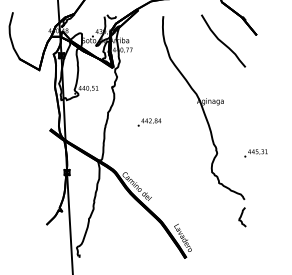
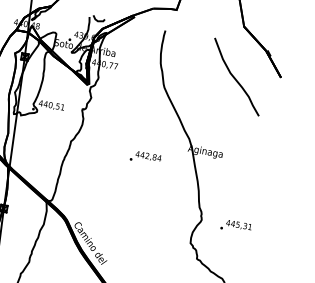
text: (149, 122) -> (145, 157), moved
text: (255, 153) -> (235, 226), moved

